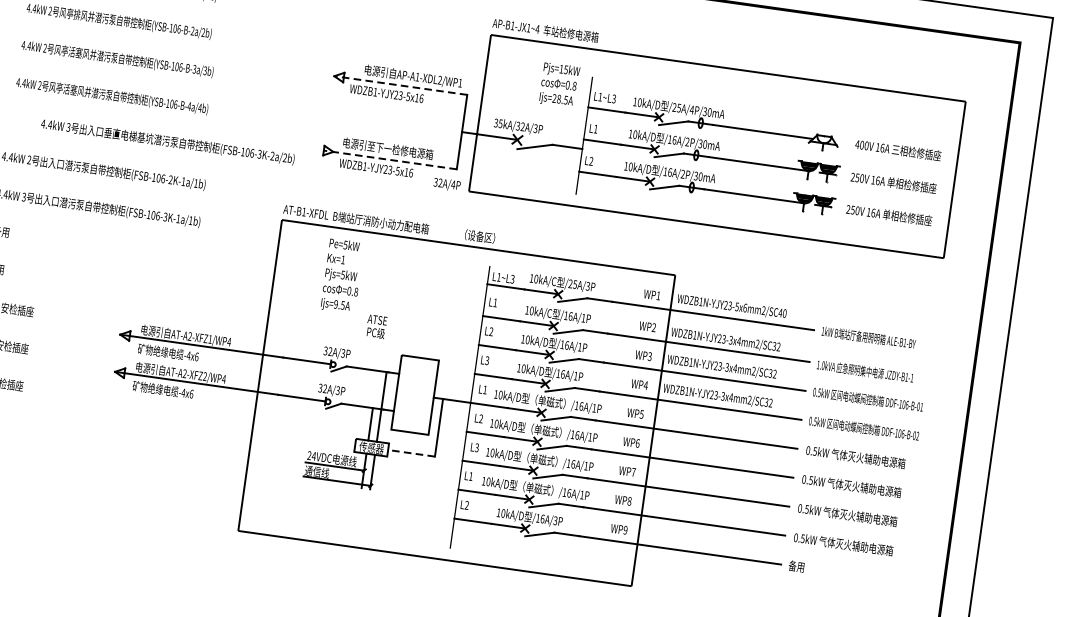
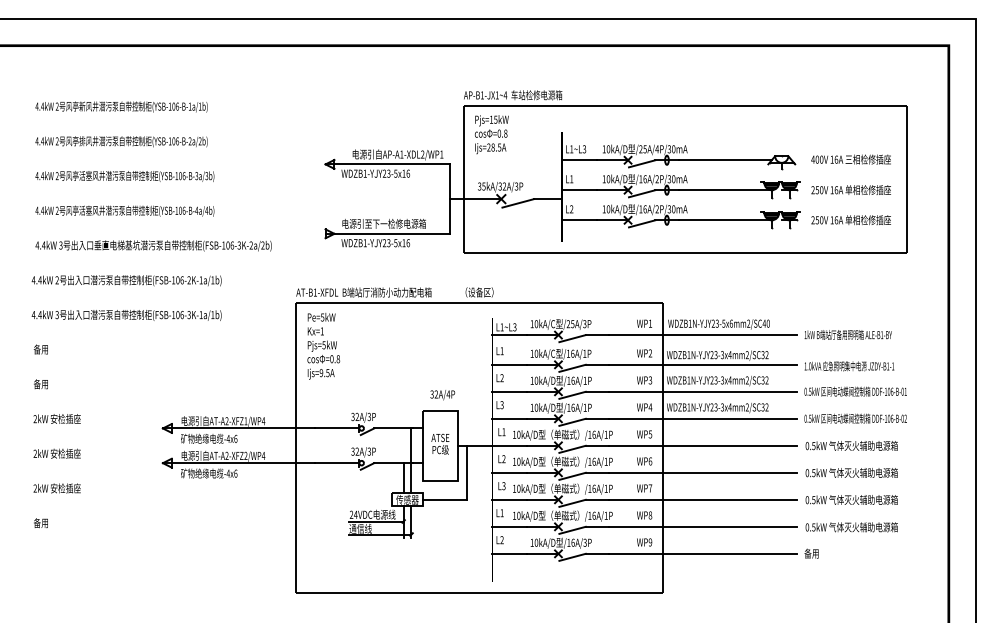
text: (559, 84) -> (491, 134), moved
line: (400, 85) -> (387, 164), dashed -> solid
text: (167, 141) -> (153, 245), moved
line: (390, 159) -> (387, 233), dashed -> solid
text: (446, 185) -> (442, 395), moved
text: (342, 276) -> (323, 346), moved
text: (376, 325) -> (440, 443), moved
line: (411, 453) -> (444, 499), dashed -> solid

